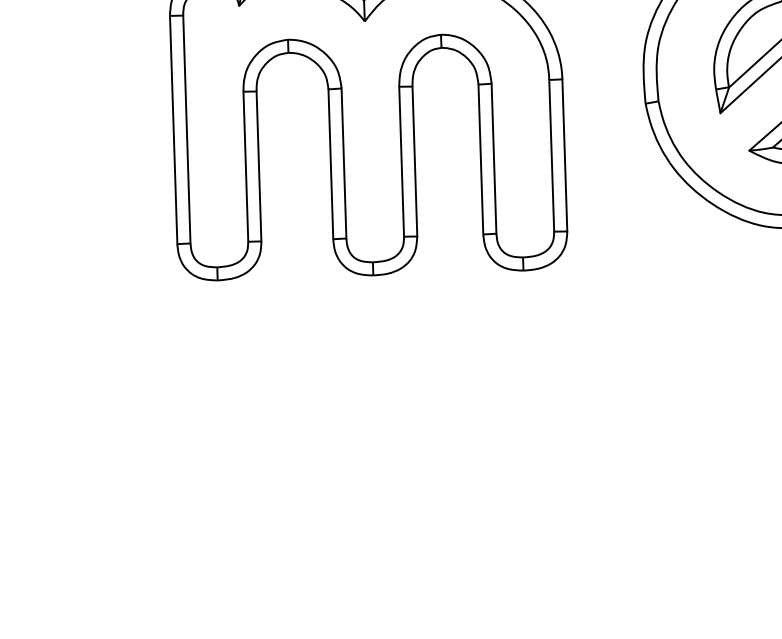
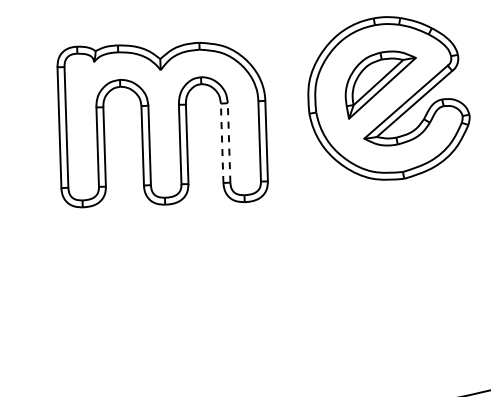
line: (494, 157) -> (229, 142), solid -> dashed
line: (481, 159) -> (222, 143), solid -> dashed

